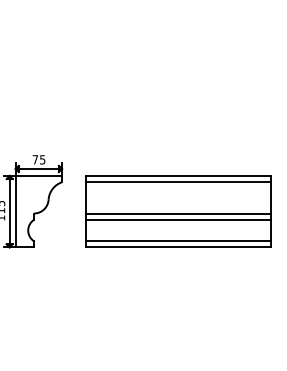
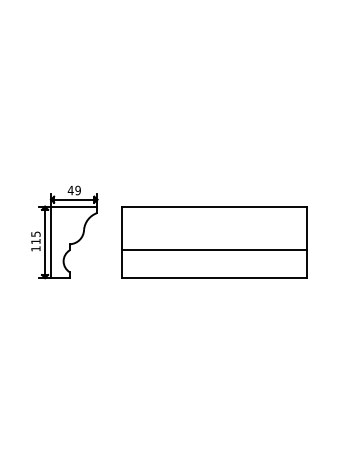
text: (38, 159) -> (73, 190), 75 -> 49
line: (178, 181) -> (213, 212), removed
line: (178, 213) -> (213, 244), removed
line: (178, 241) -> (213, 272), removed

